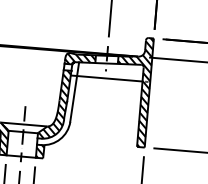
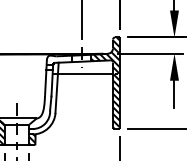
hatch: (80, 58) -> (59, 59), removed
hatch: (55, 104) -> (41, 99), removed

